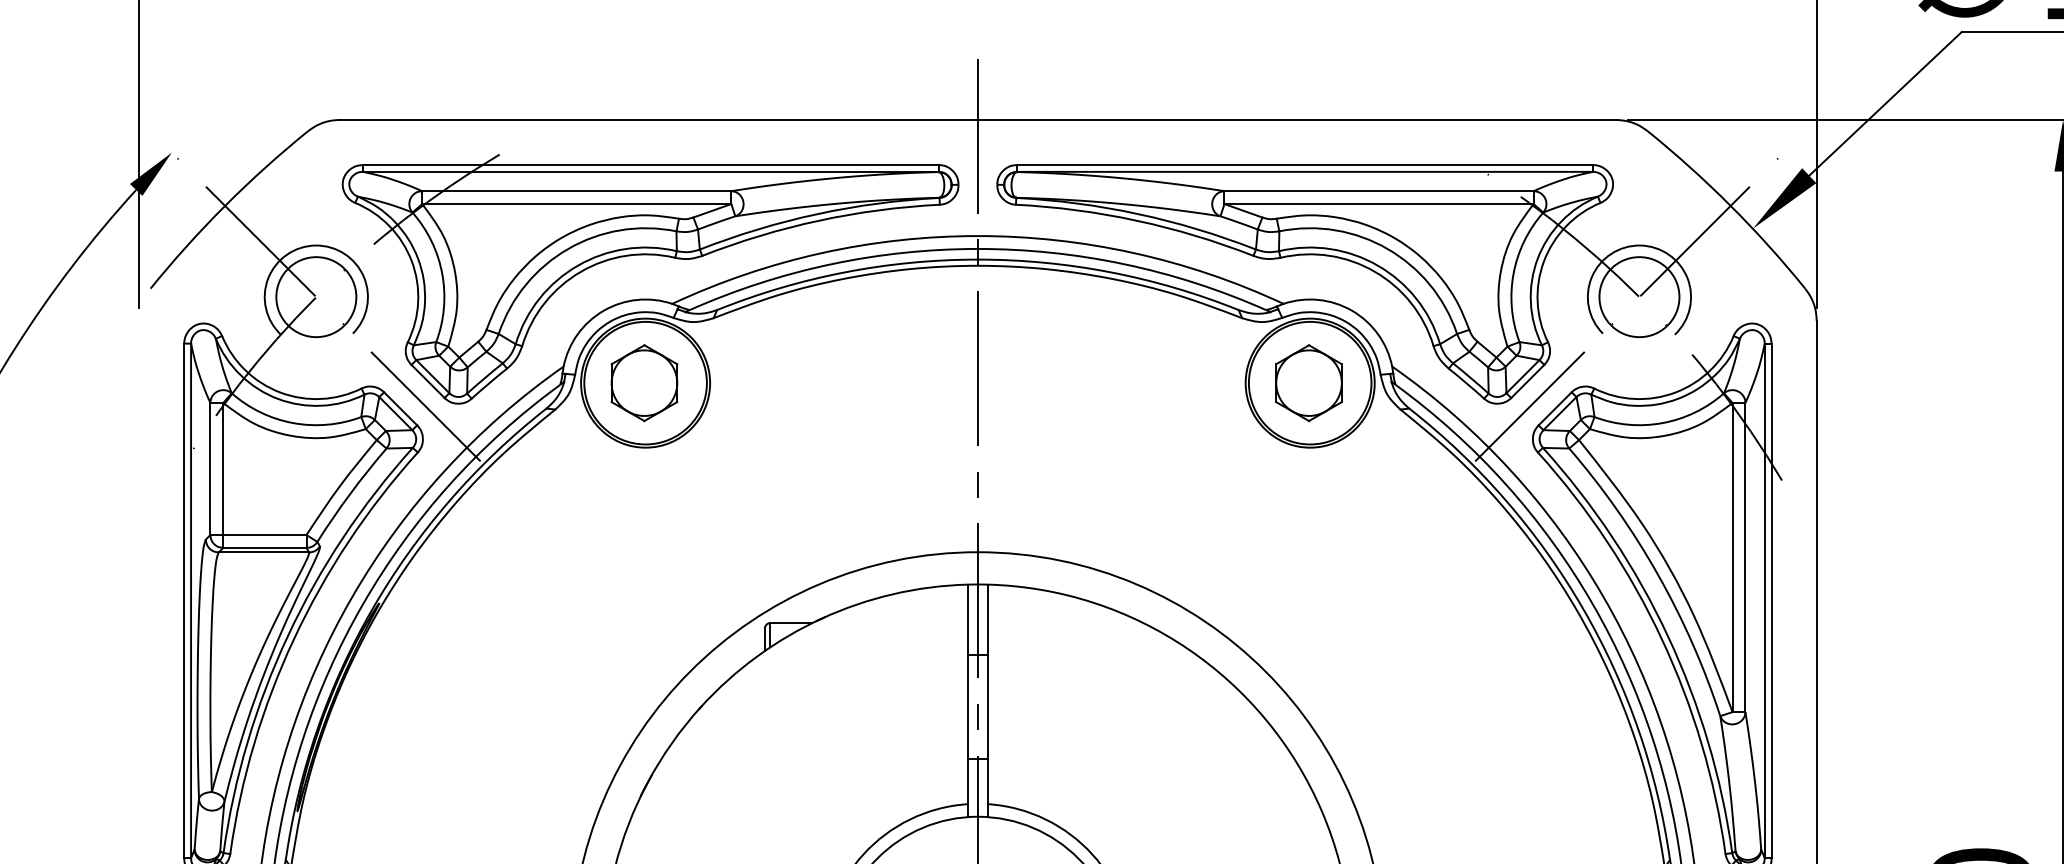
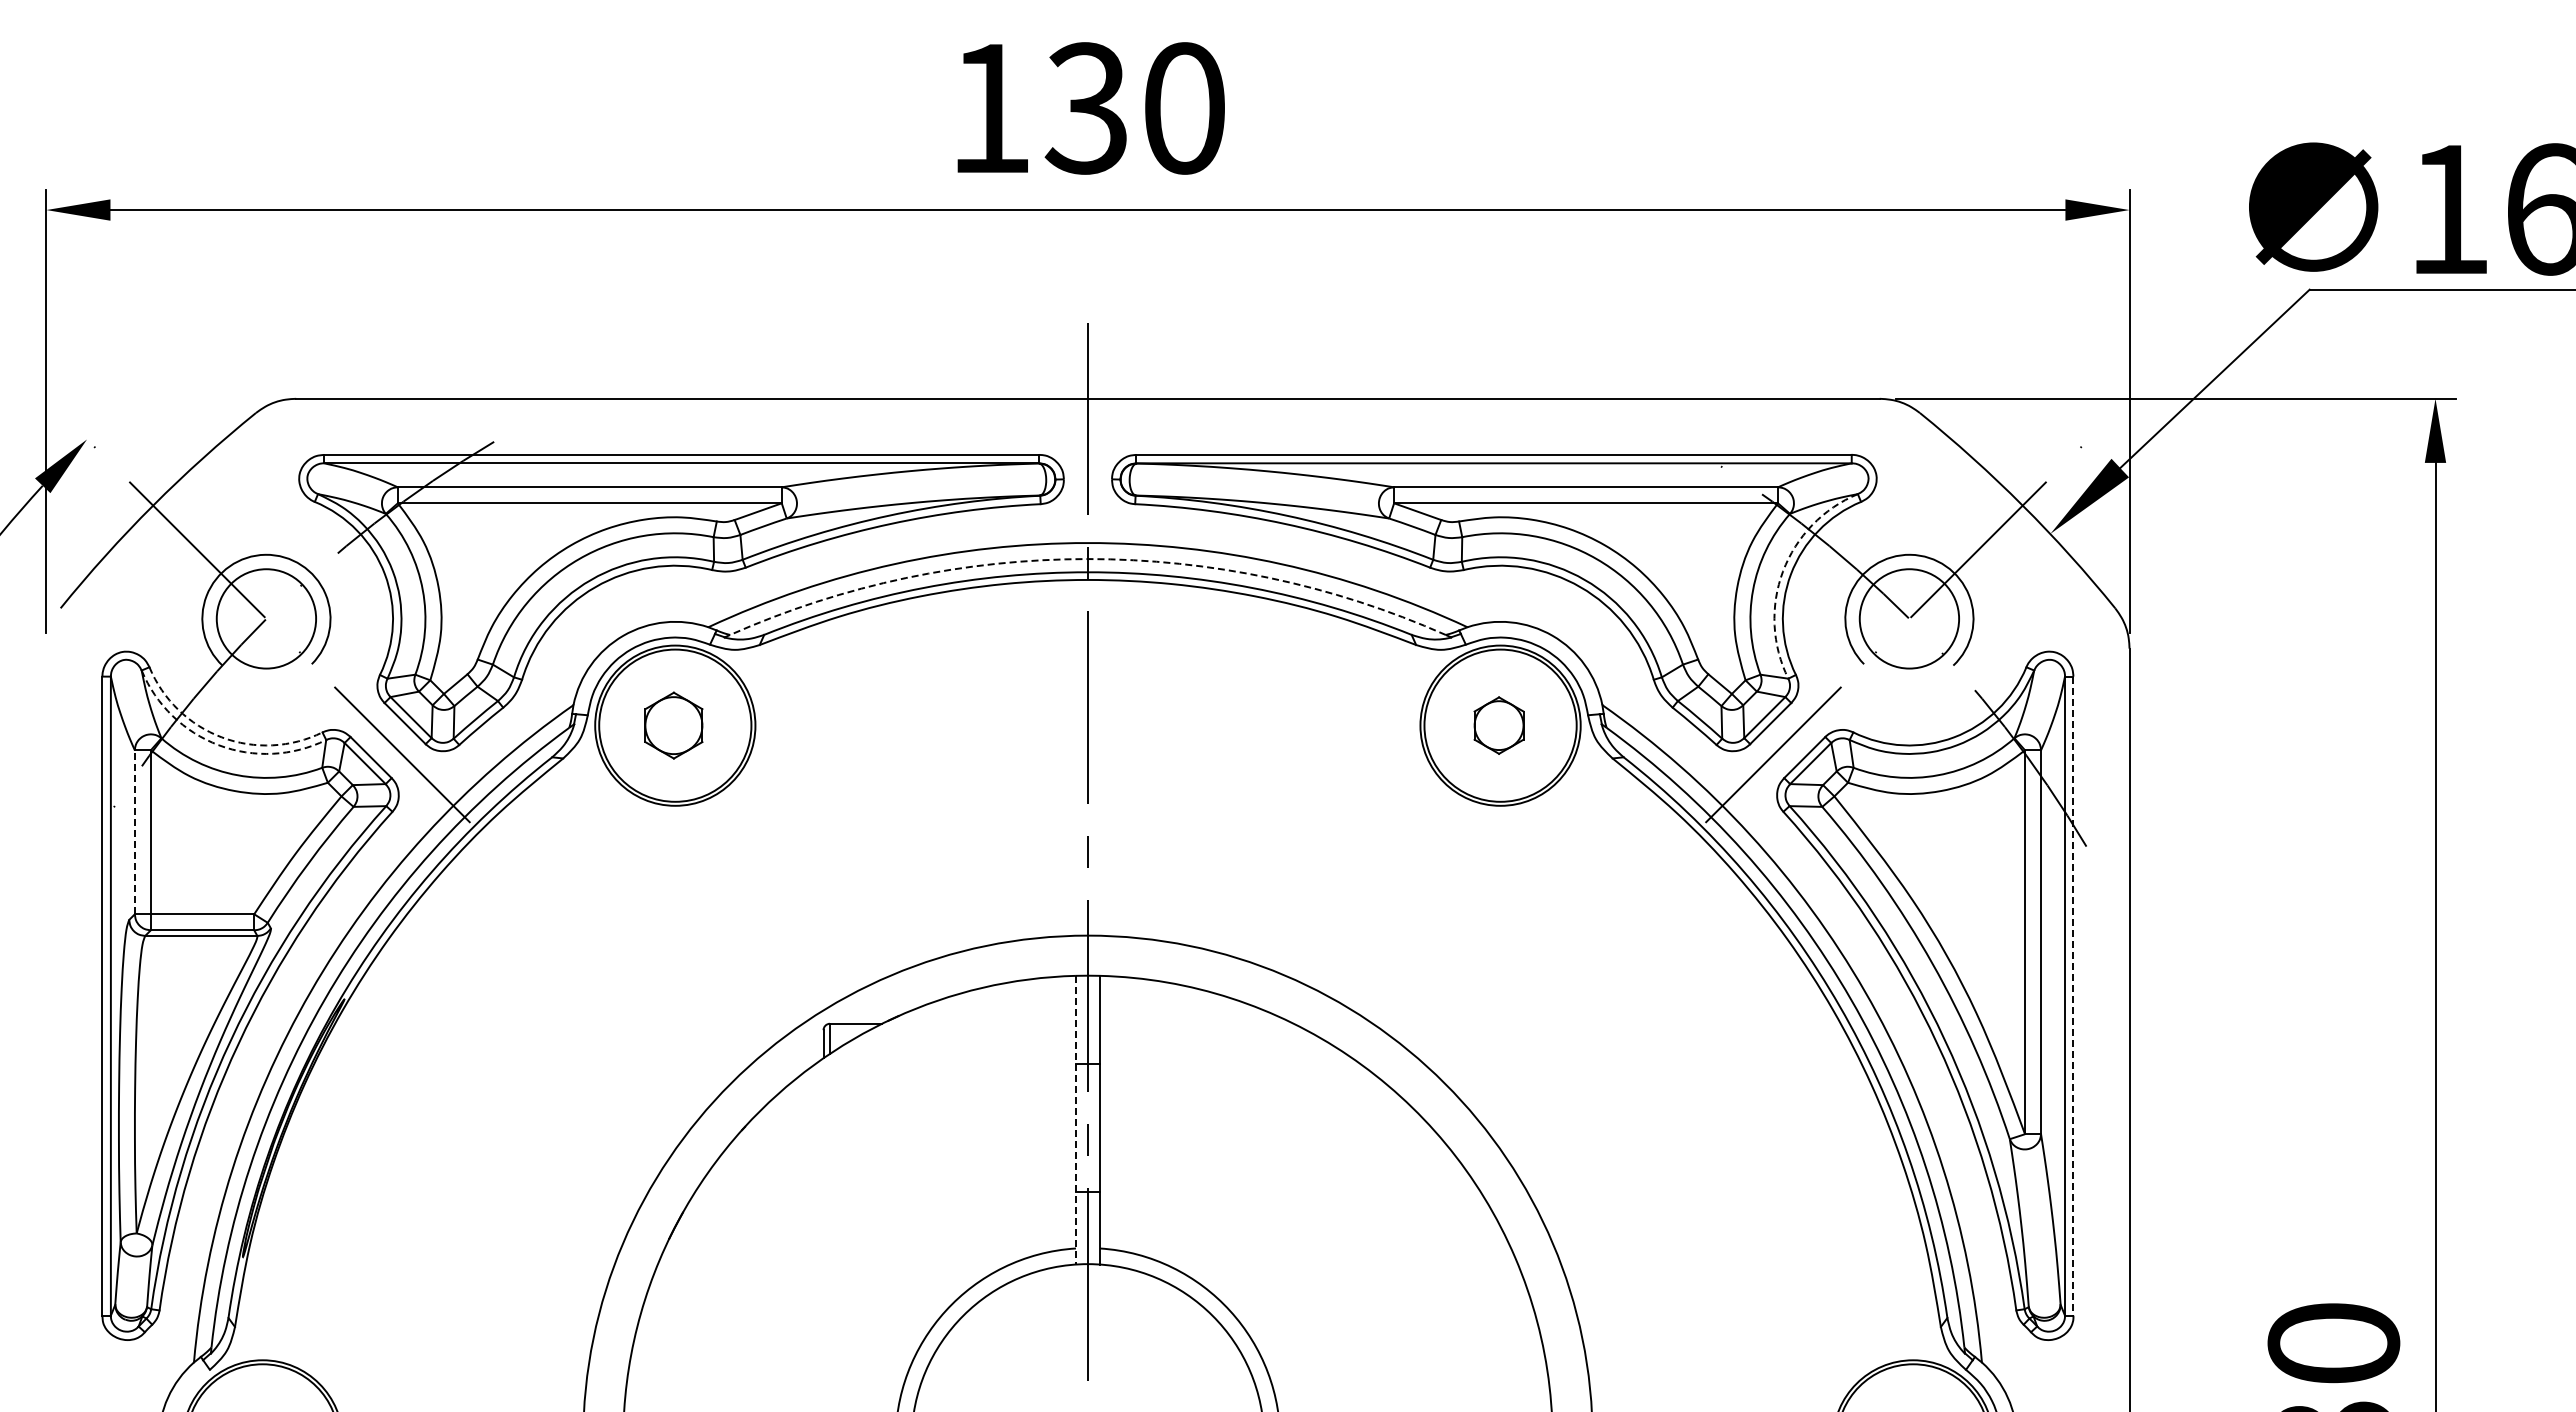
arc: (977, 249) -> (1087, 559), solid -> dashed
arc: (1538, 258) -> (1783, 571), solid -> dashed
part: (644, 382) -> (673, 725), size x0.7
part: (1308, 382) -> (1498, 725), size x0.6
arc: (280, 392) -> (221, 737), solid -> dashed
arc: (277, 399) -> (218, 745), solid -> dashed
line: (210, 469) -> (134, 832), solid -> dashed
line: (1771, 601) -> (2073, 996), solid -> dashed
line: (967, 701) -> (1075, 1120), solid -> dashed

